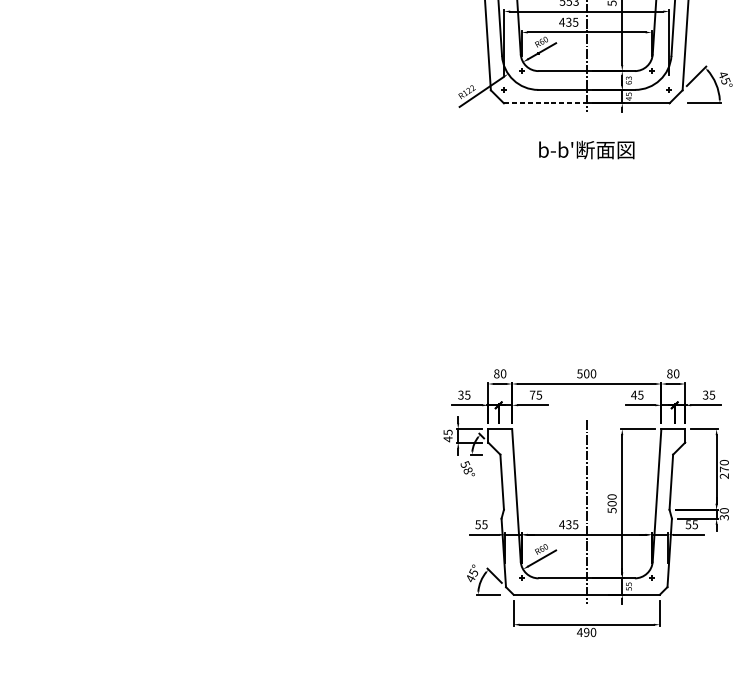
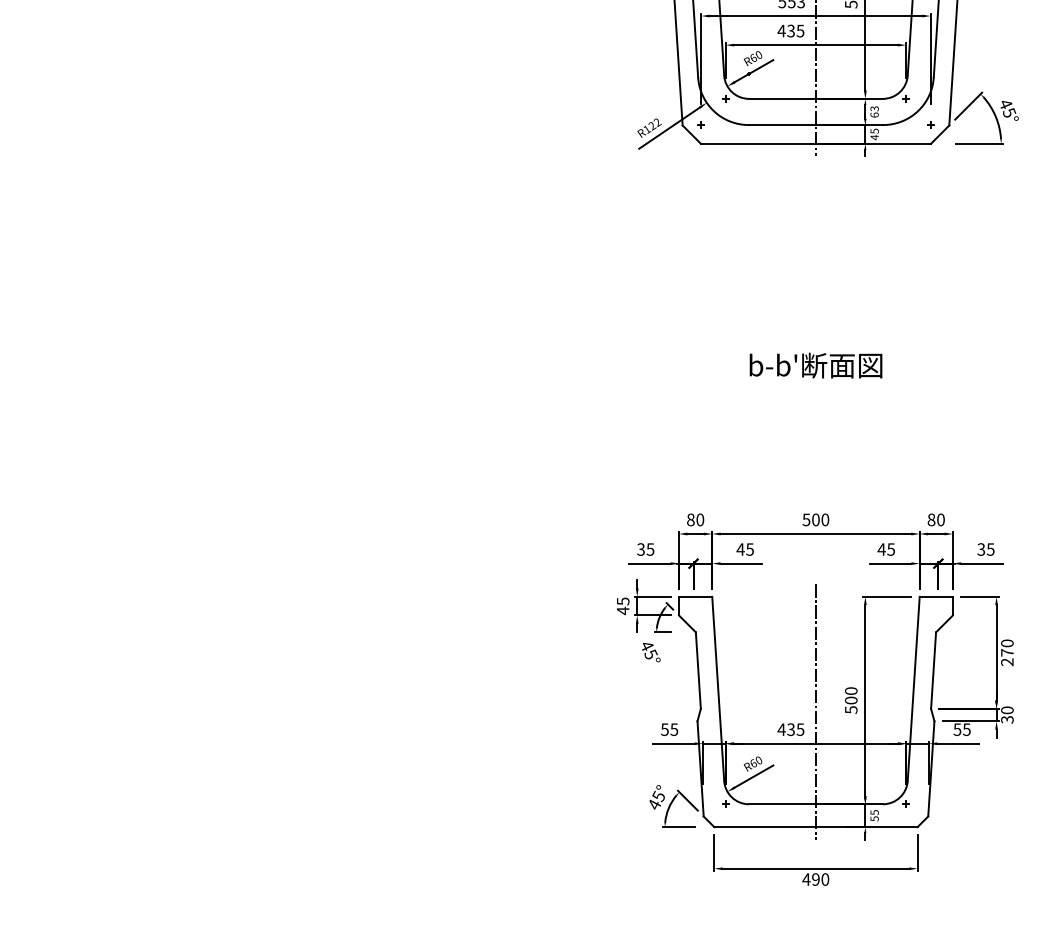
line: (545, 103) -> (758, 143), dashed -> solid
text: (586, 149) -> (815, 365), moved
text: (532, 395) -> (740, 549), 75 -> 45
text: (466, 467) -> (648, 650), 58° -> 45°

